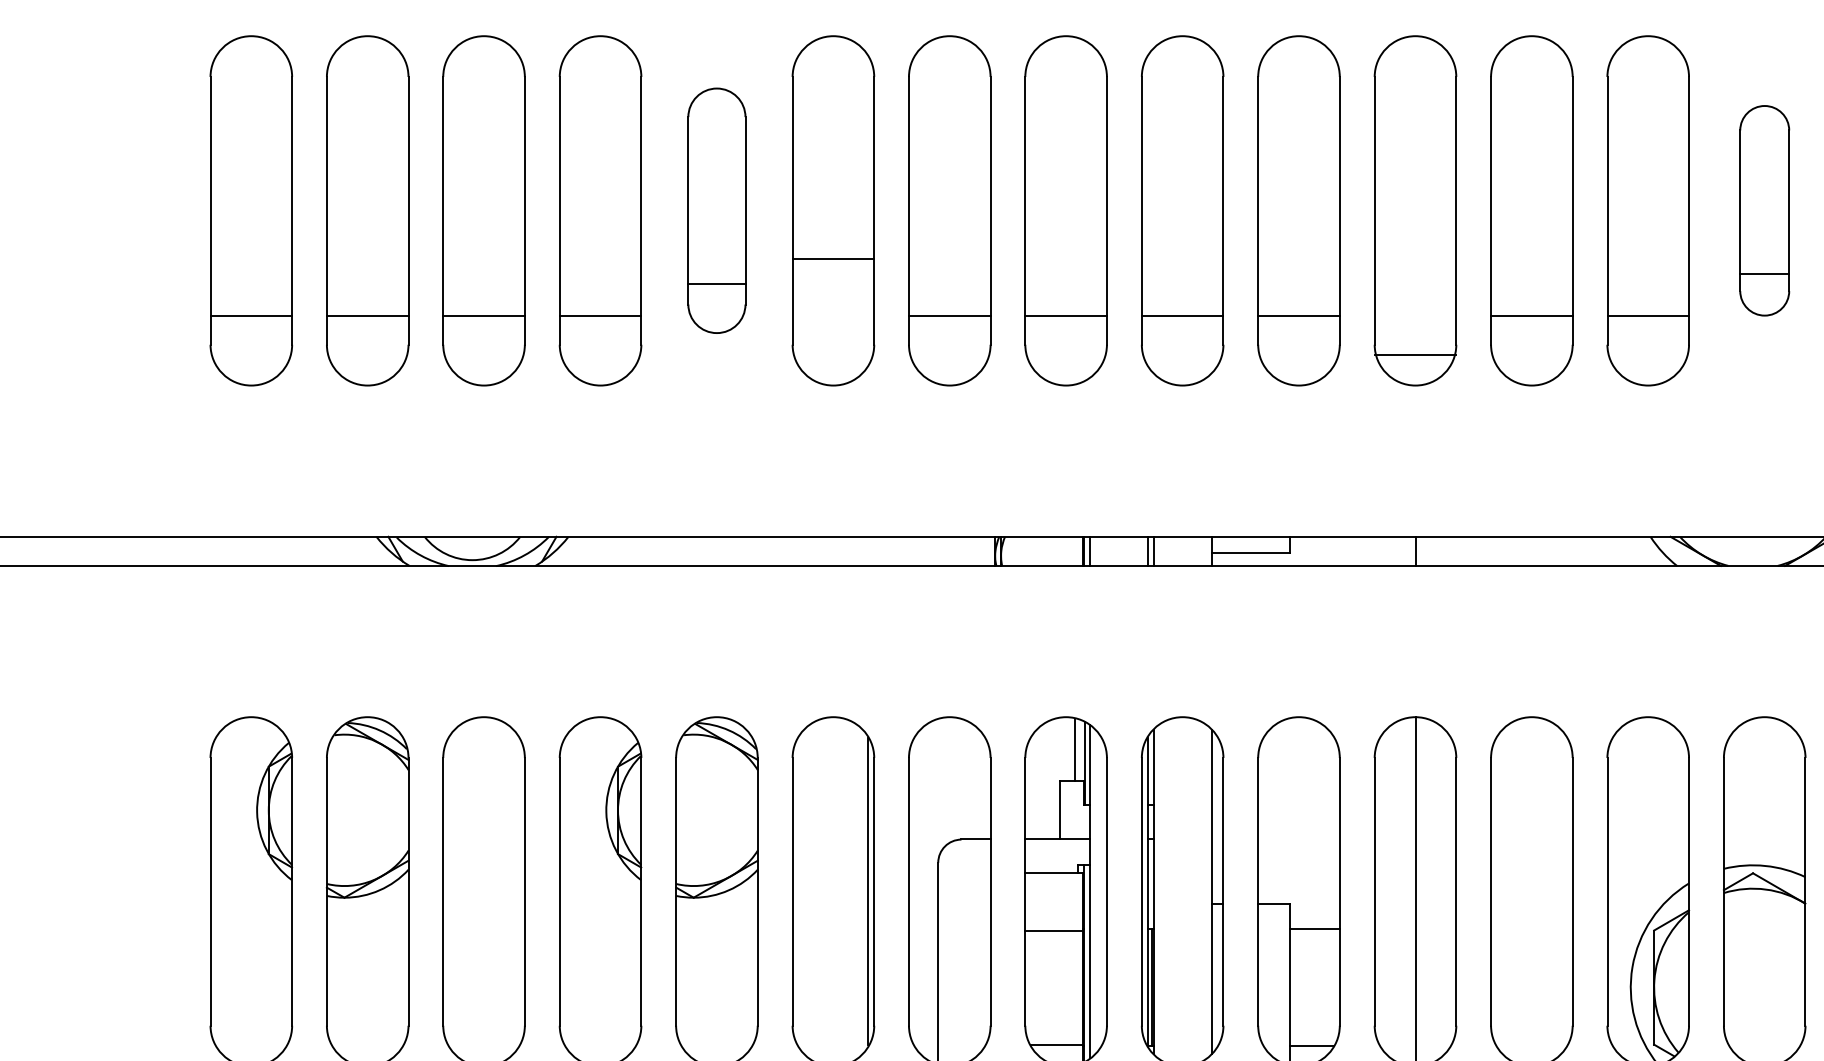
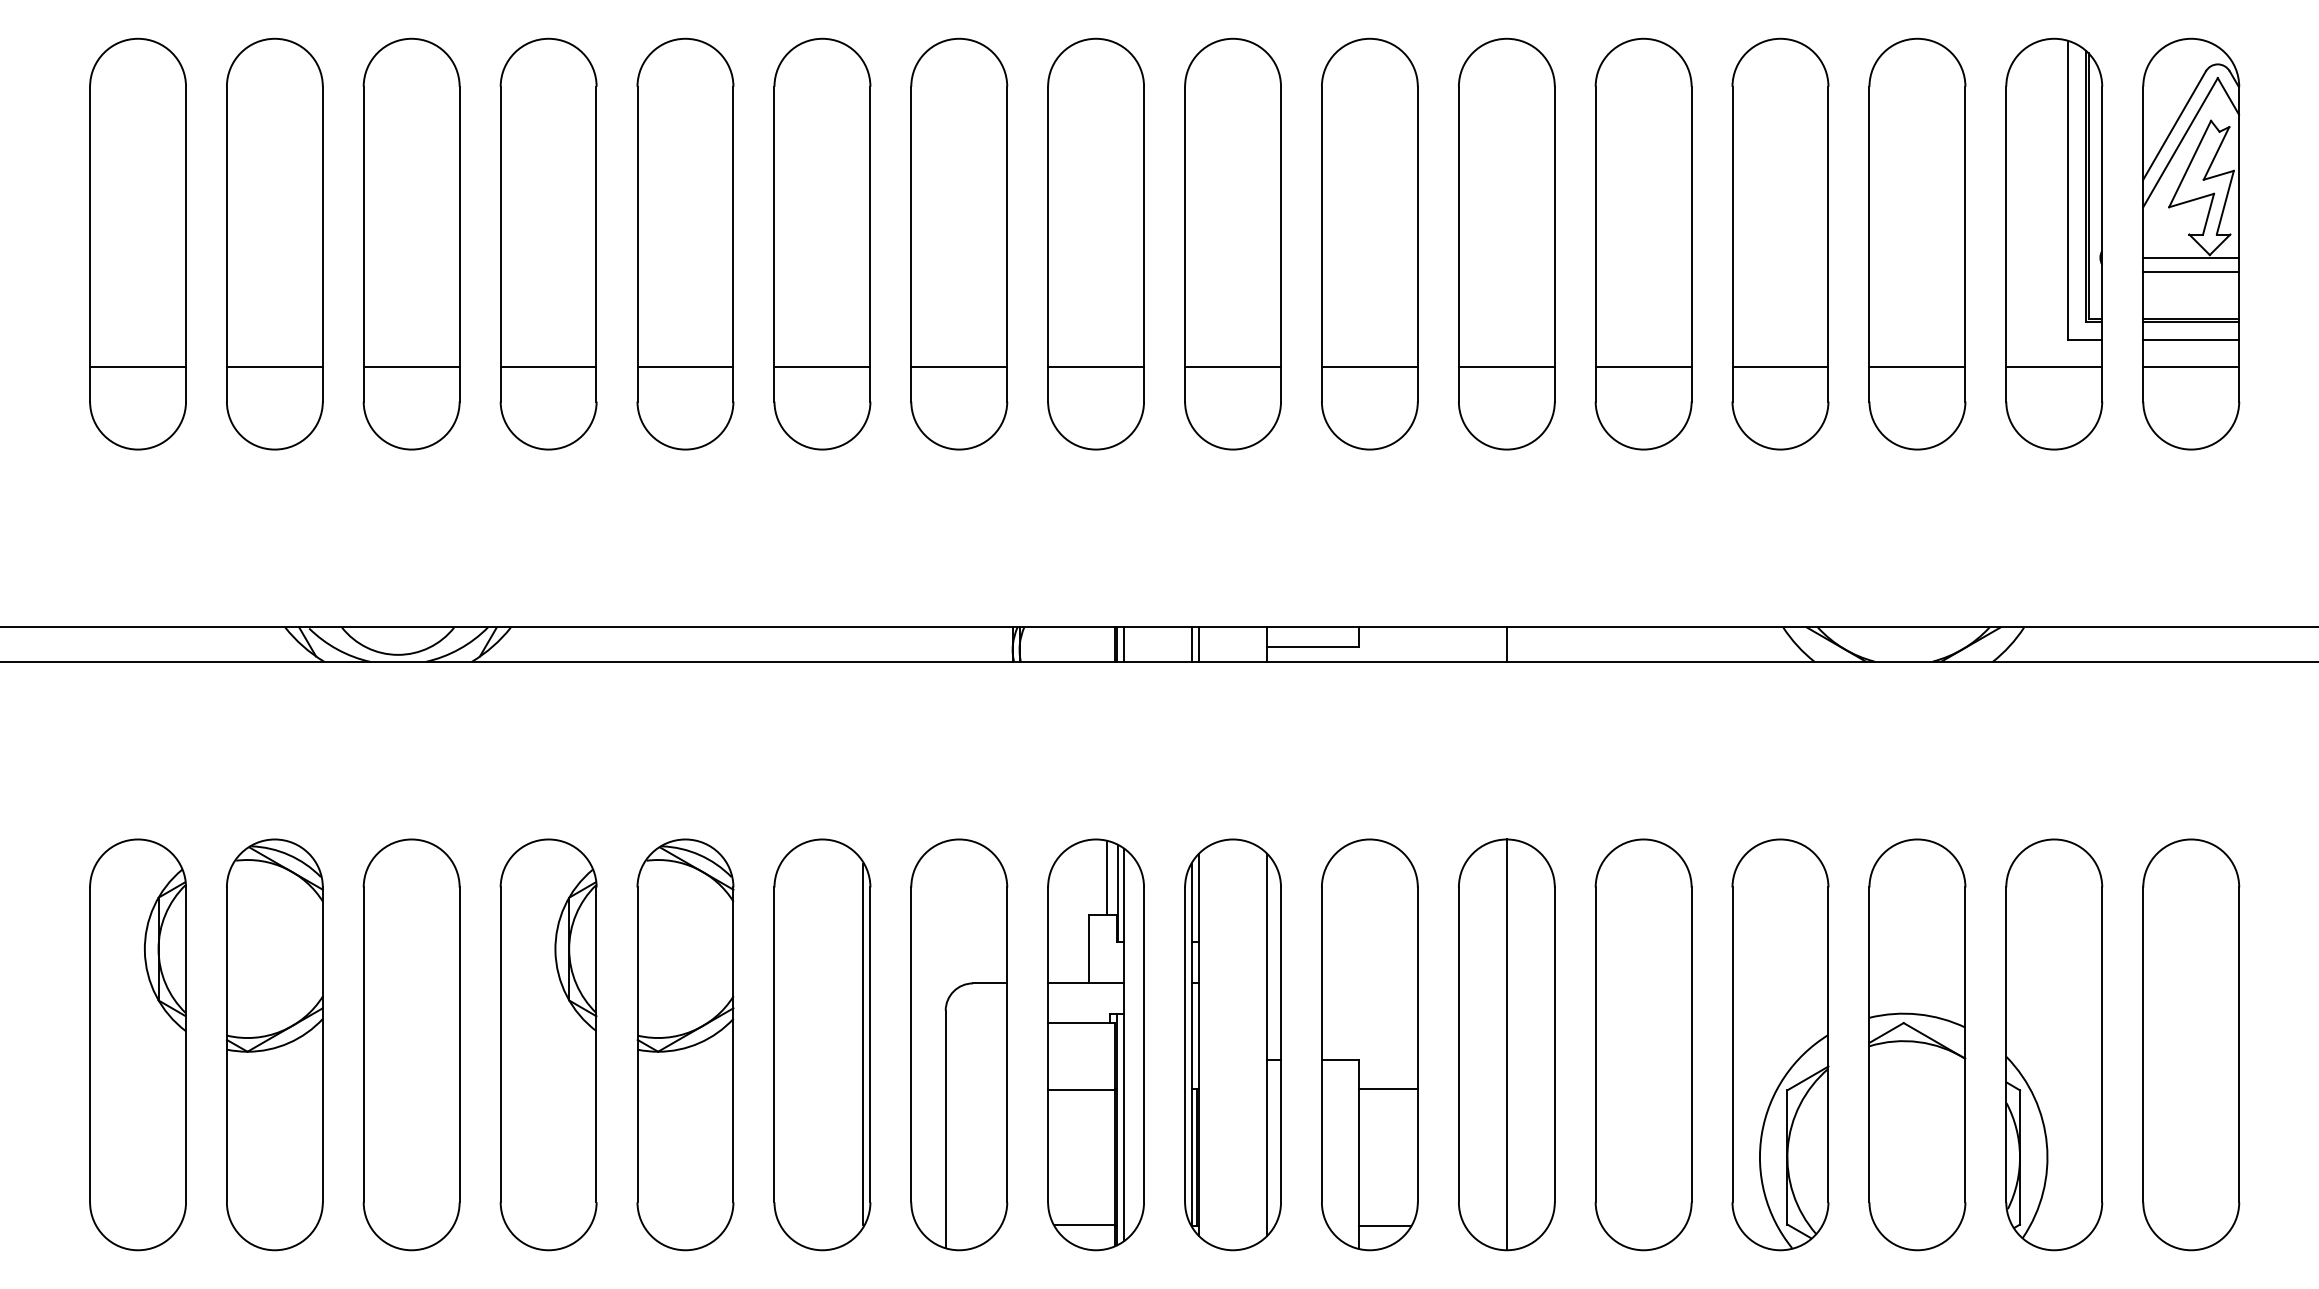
part: (716, 210) -> (685, 243), size x1.43
part: (1764, 210) -> (1917, 243), size x1.67
line: (833, 259) -> (822, 367), moved
line: (1415, 354) -> (1506, 367), moved

